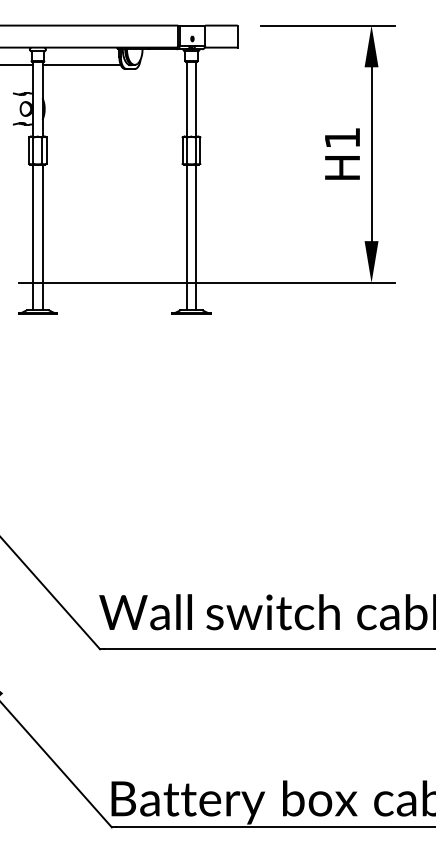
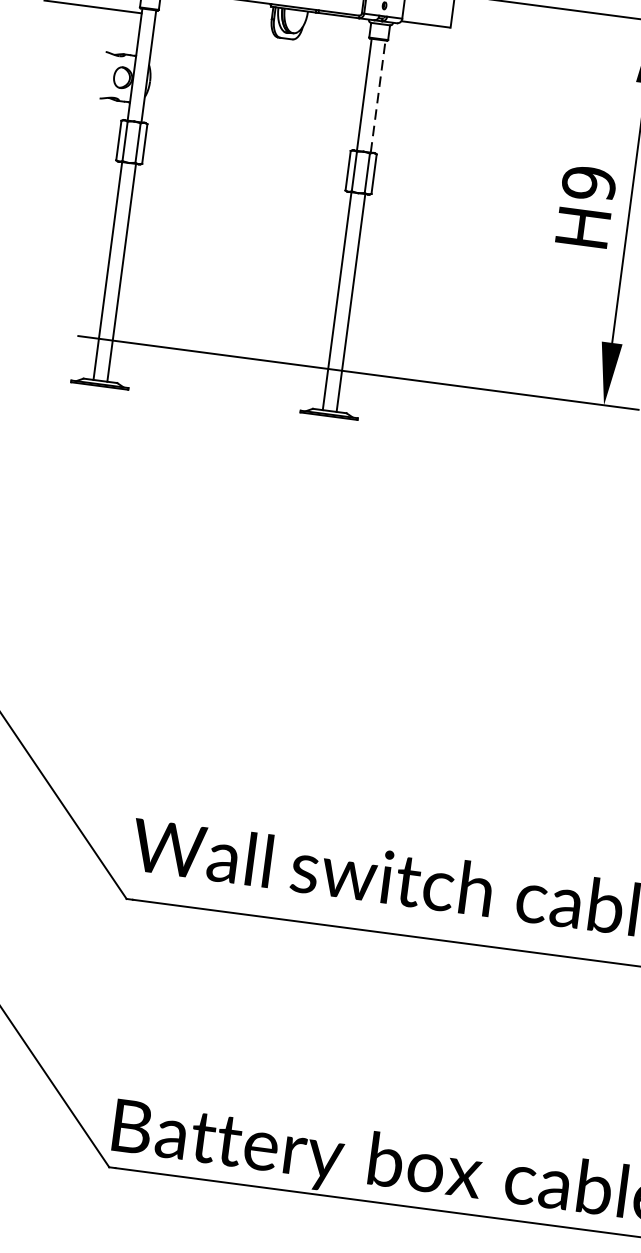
line: (81, 64) -> (213, 22), removed
line: (196, 99) -> (378, 97), solid -> dashed
text: (342, 137) -> (589, 182), H1 -> H9

